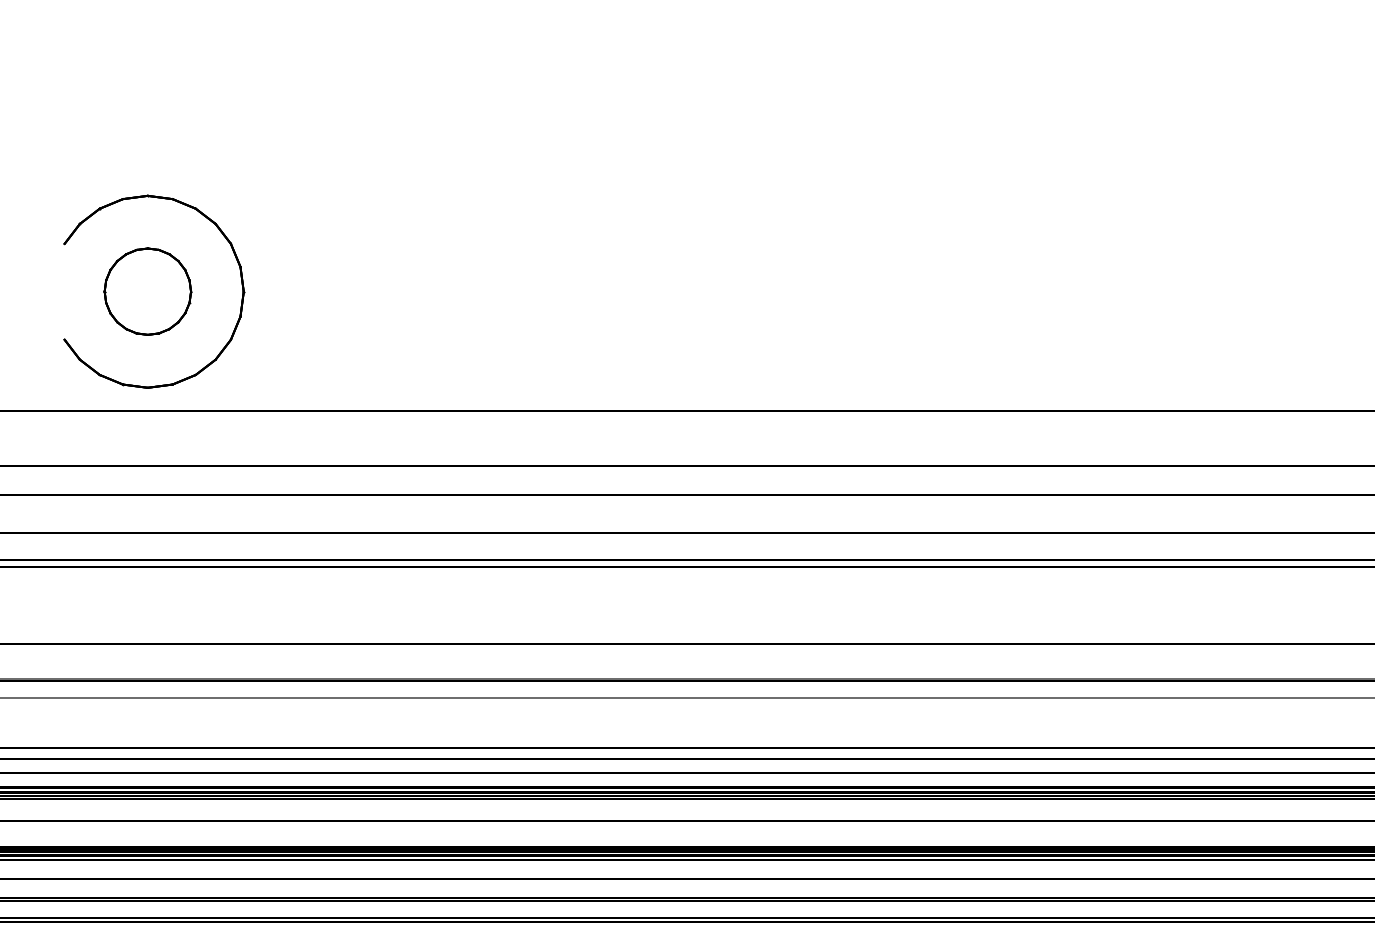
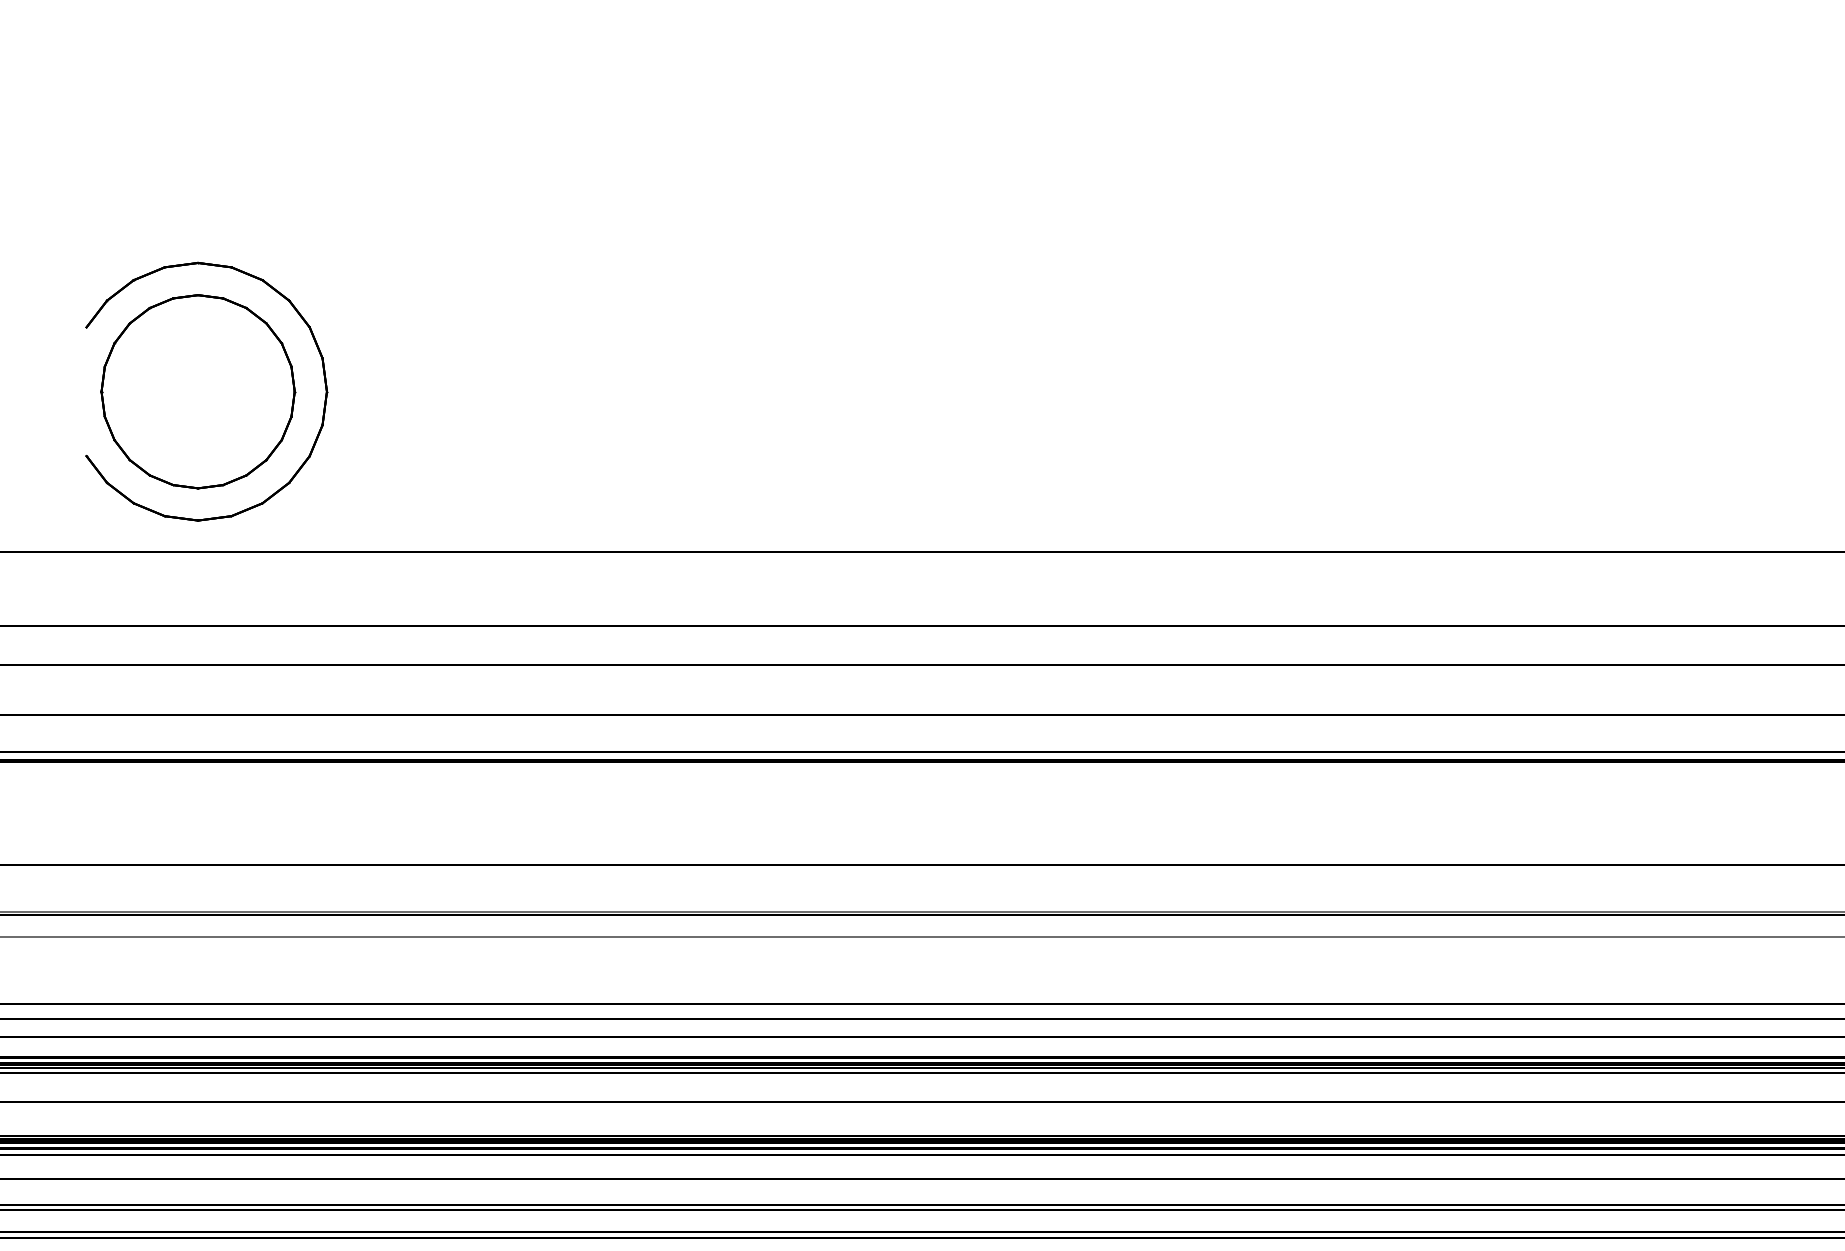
part: (147, 291) -> (197, 391), size x1.67

